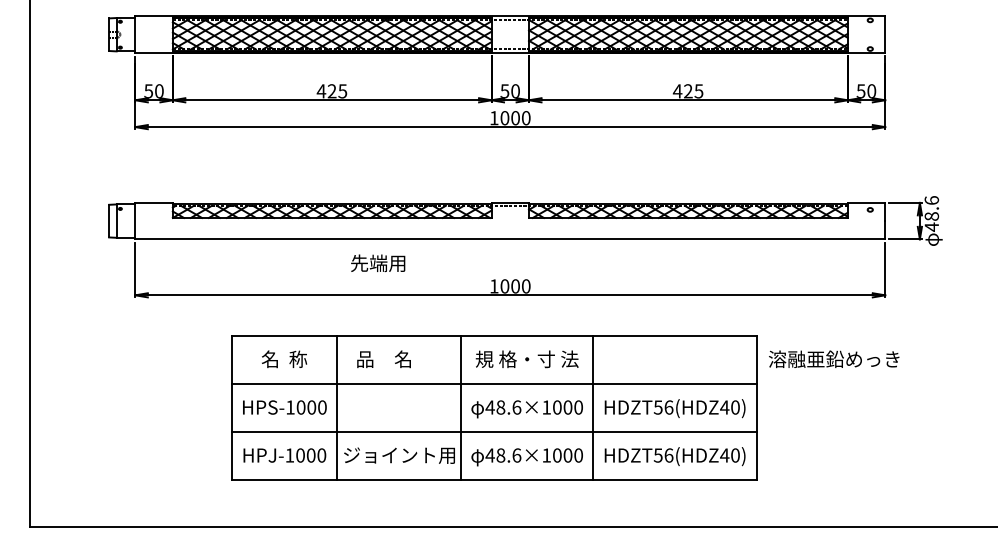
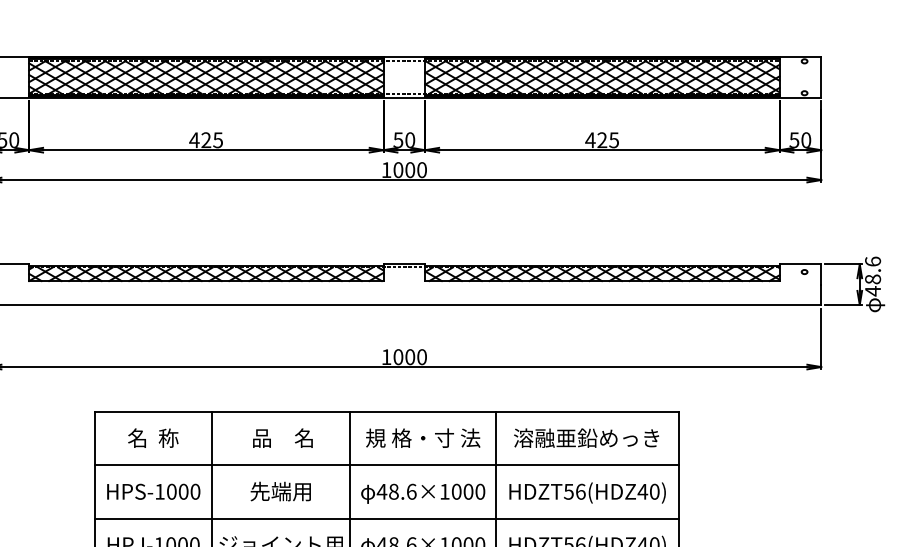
text: (378, 263) -> (281, 491), moved
text: (383, 359) -> (282, 438), moved
text: (834, 359) -> (586, 438), moved

